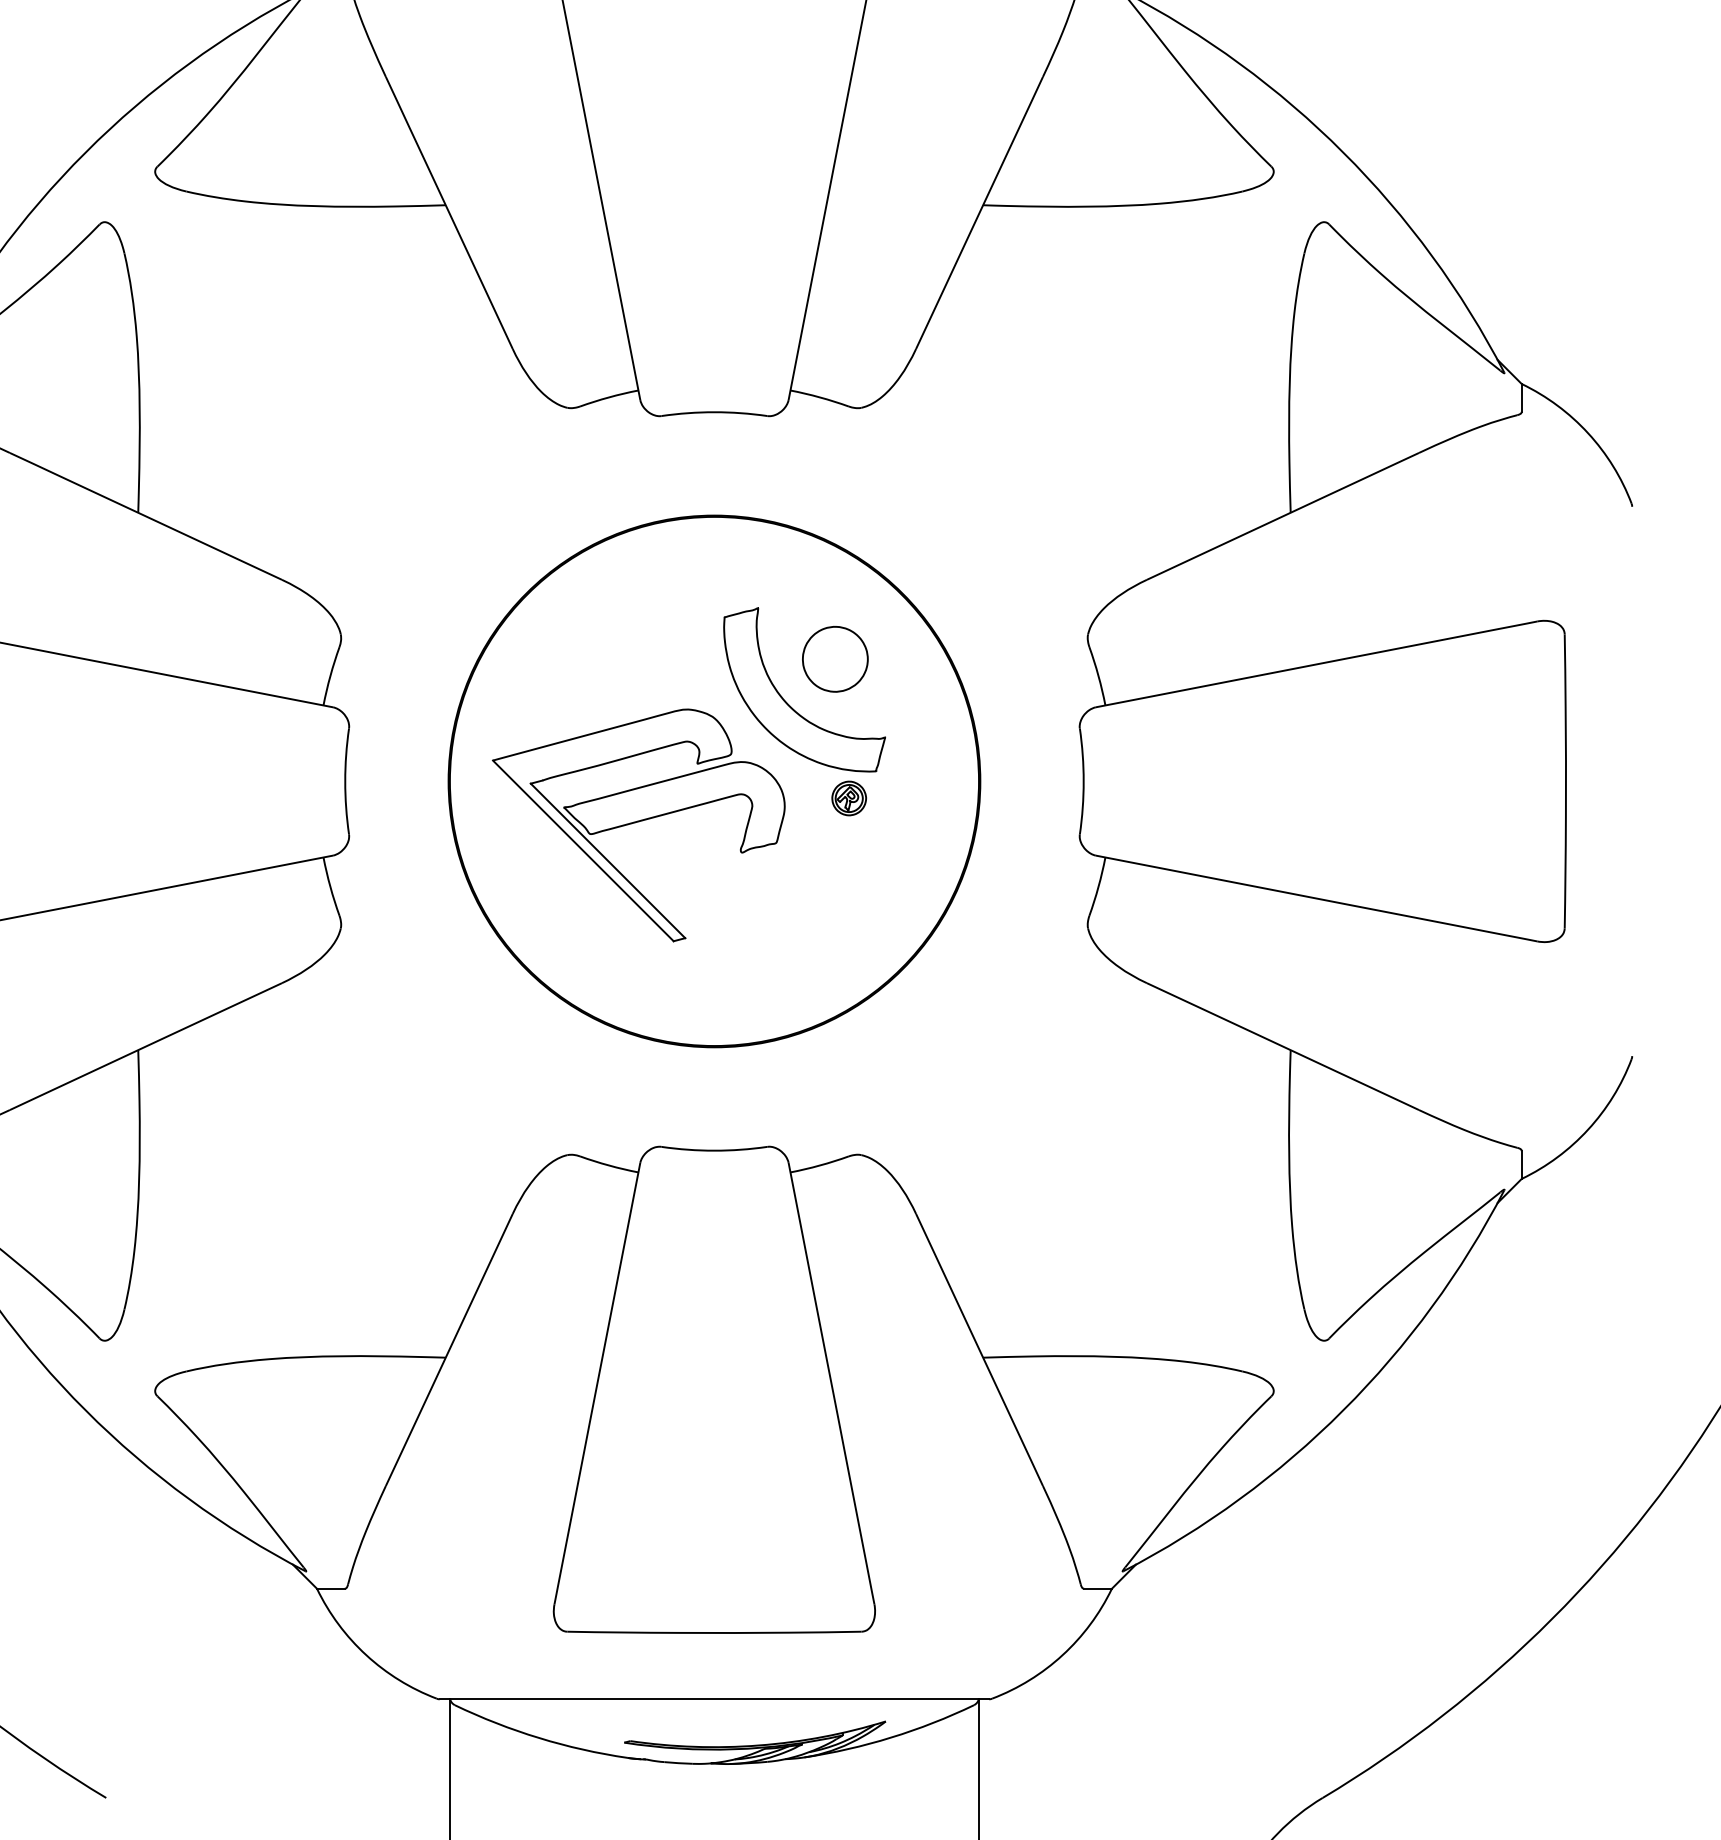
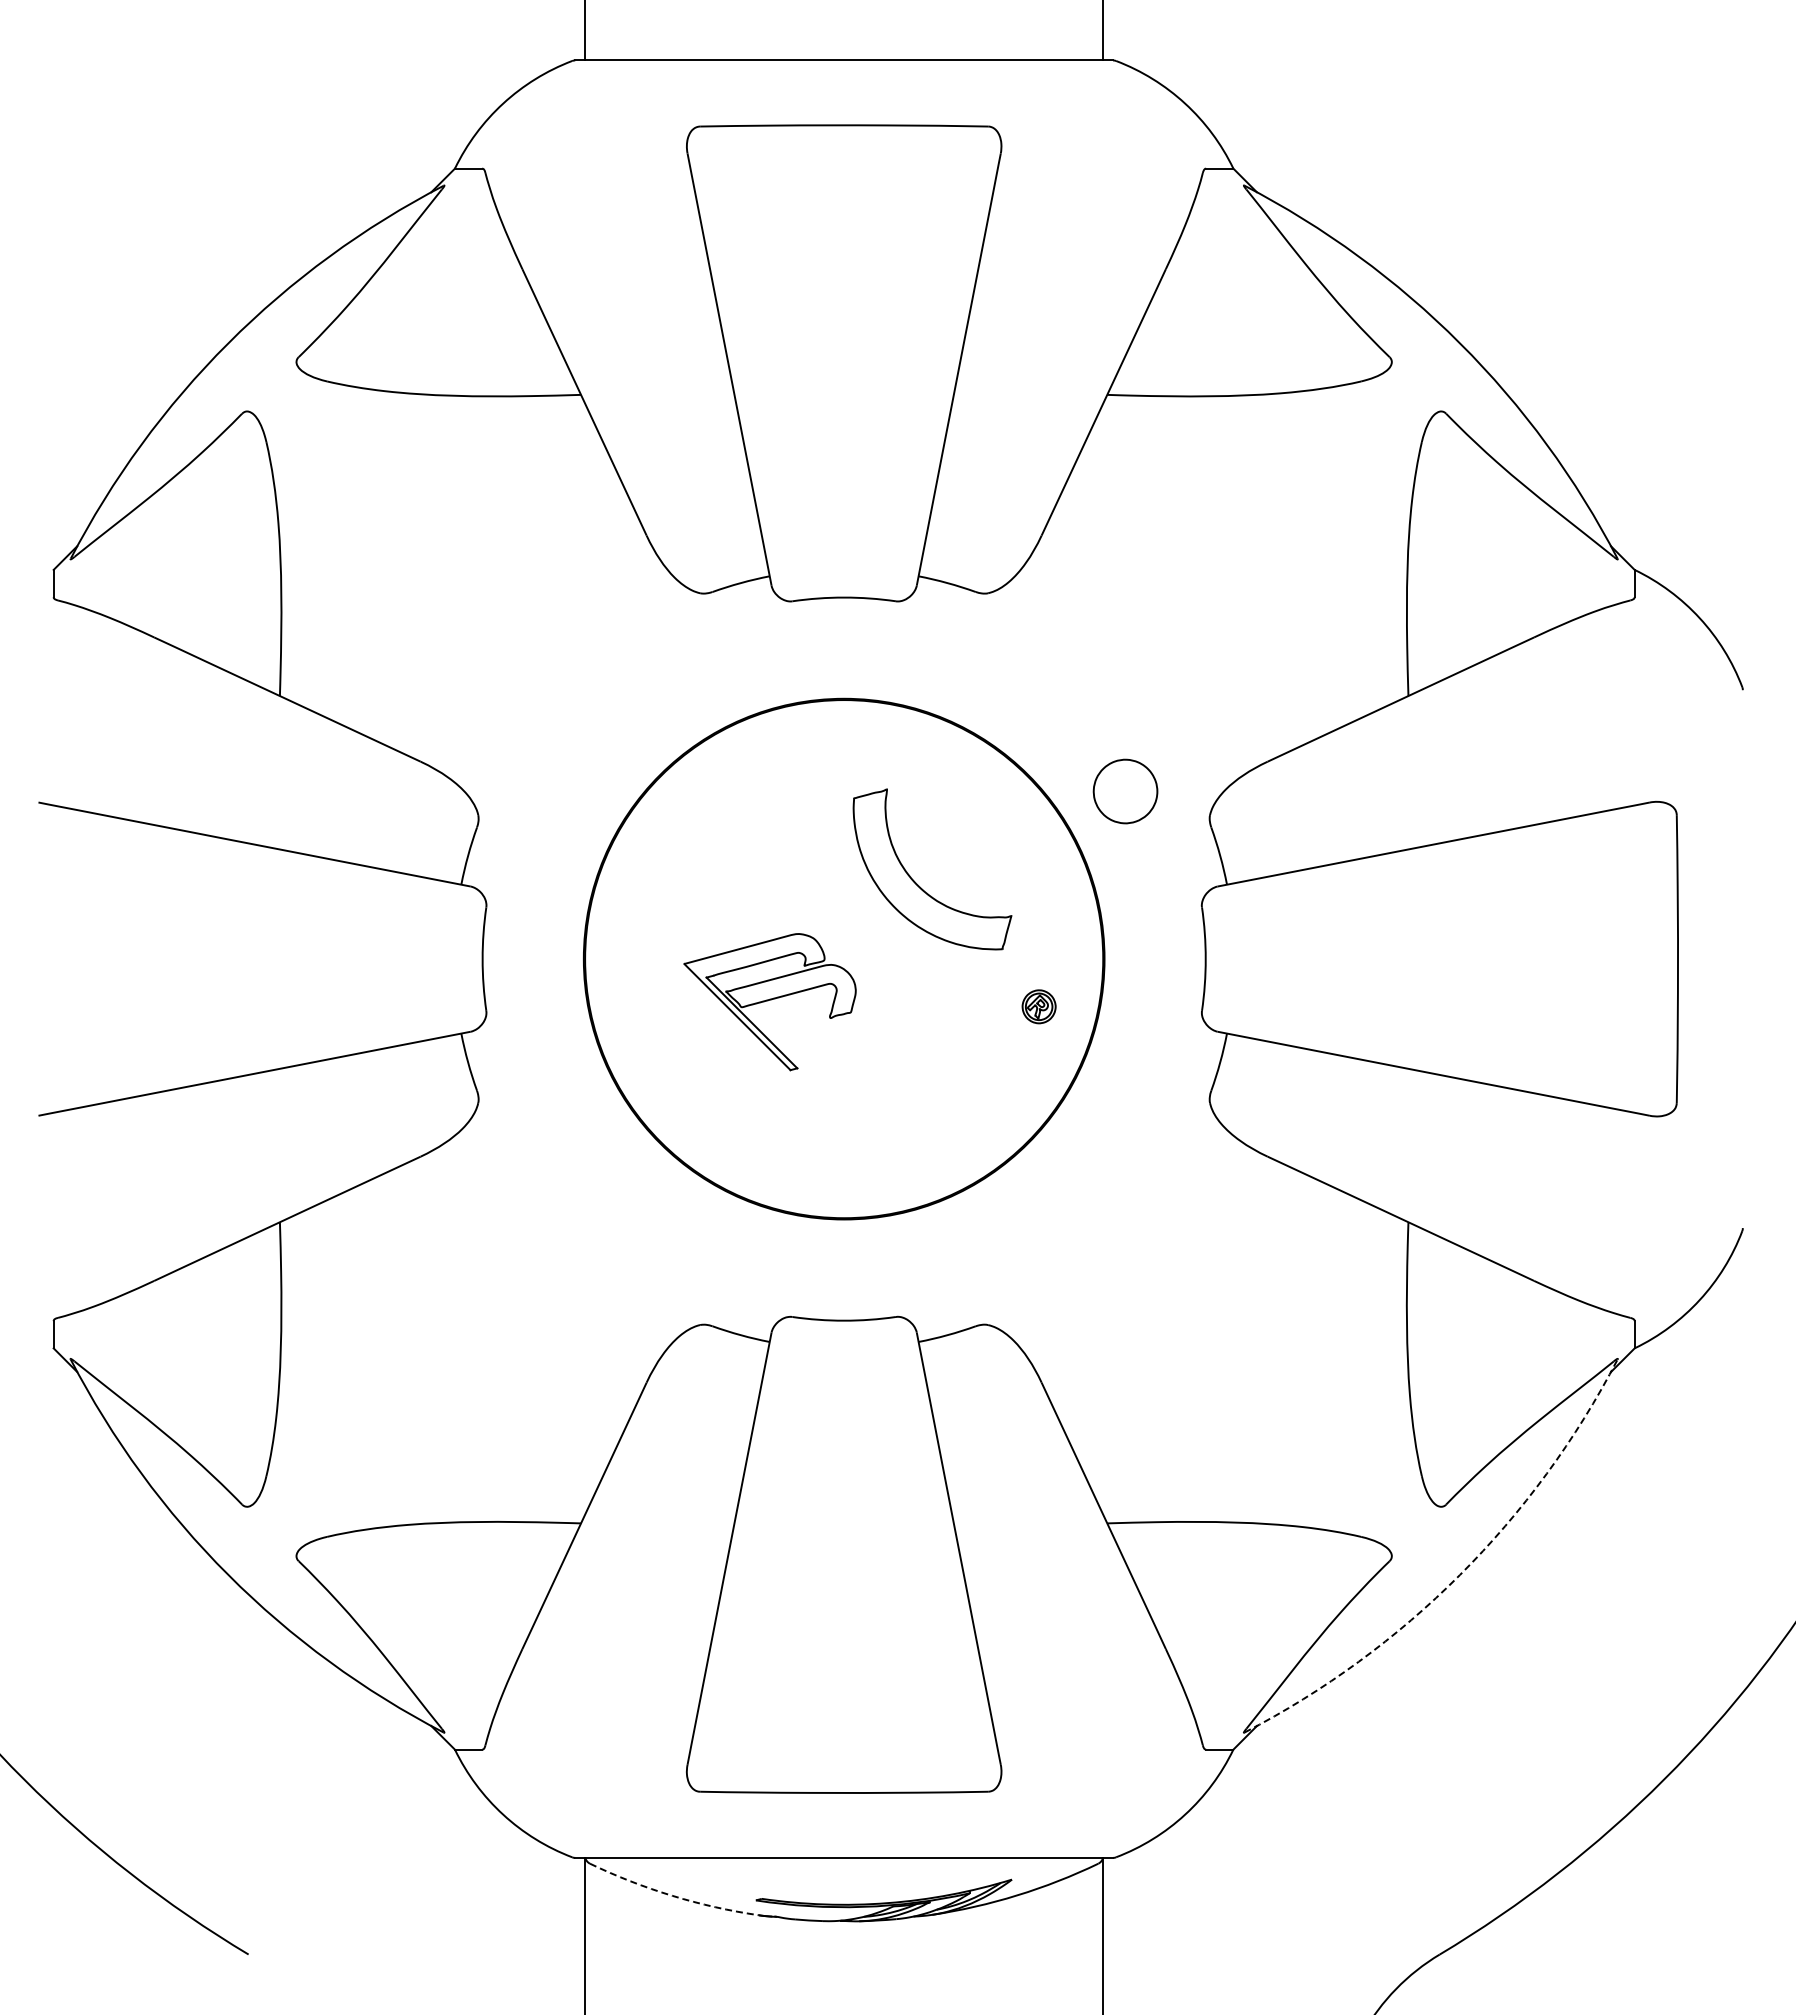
part: (835, 659) -> (1125, 791), moved
part: (848, 798) -> (1038, 1006), moved
part: (638, 824) -> (769, 1001), size x0.6
arc: (1343, 1409) -> (1460, 1574), solid -> dashed
arc: (539, 1737) -> (672, 1895), solid -> dashed

